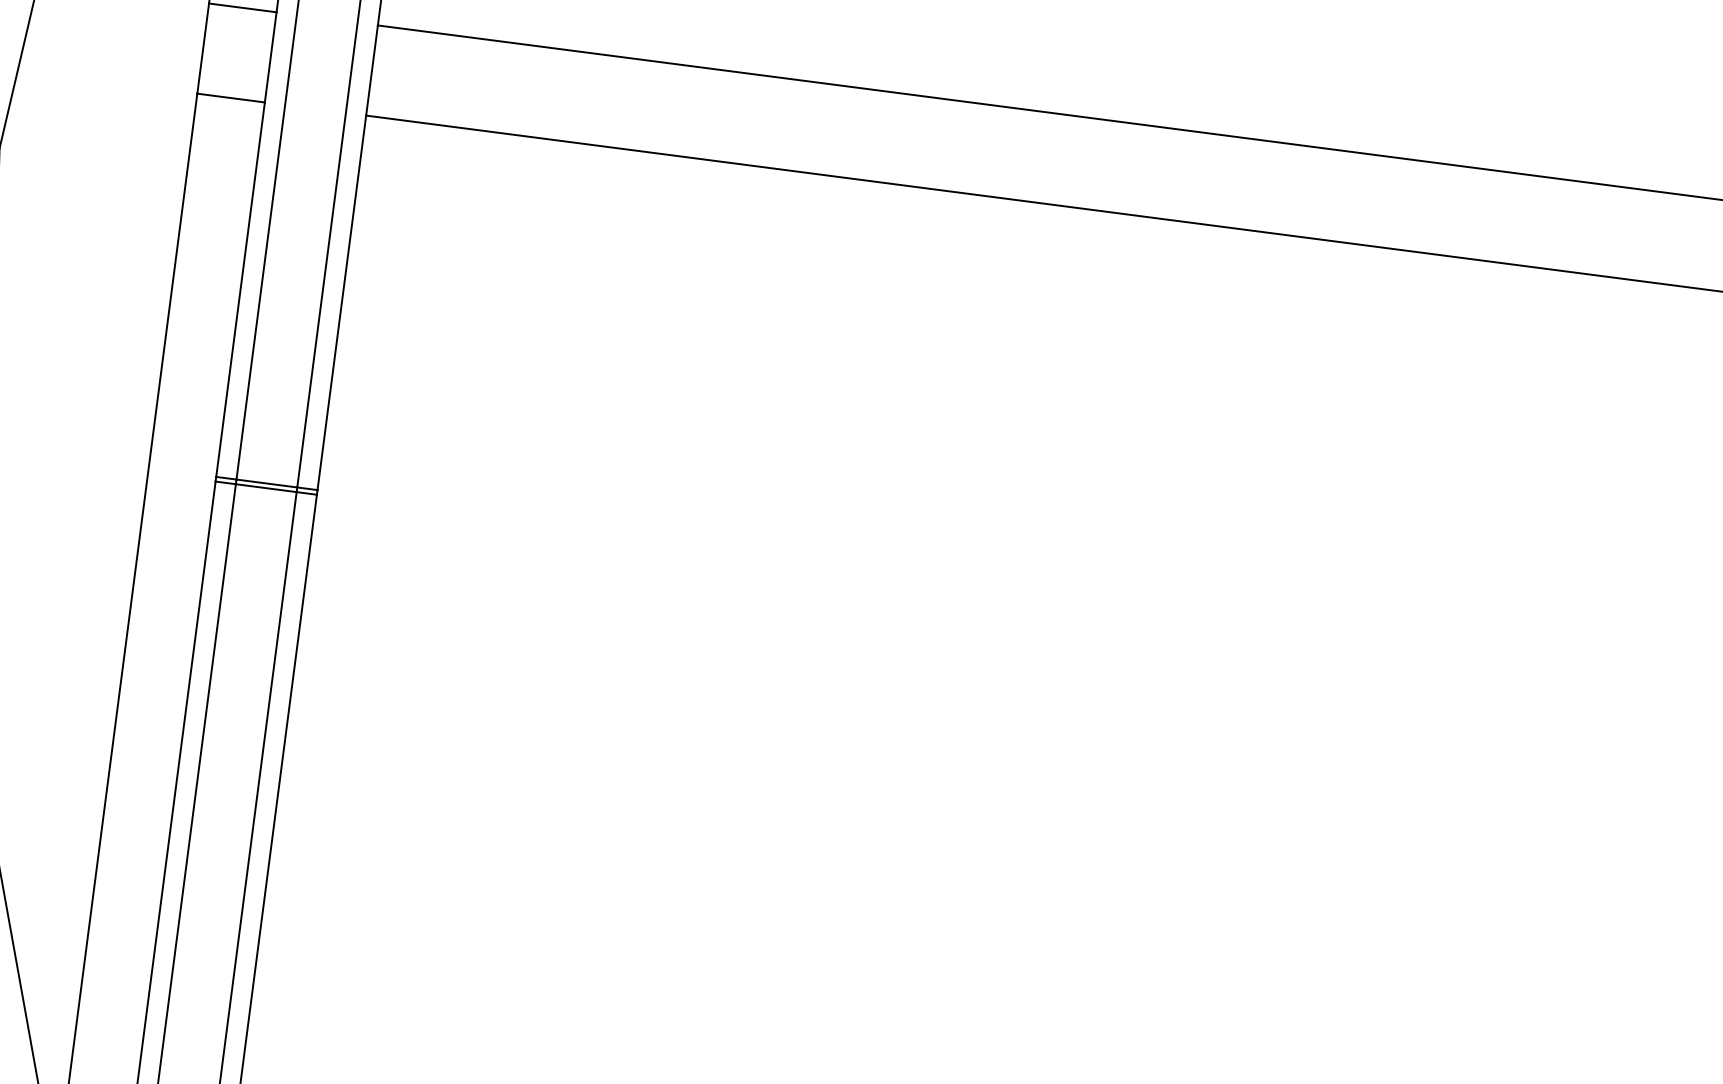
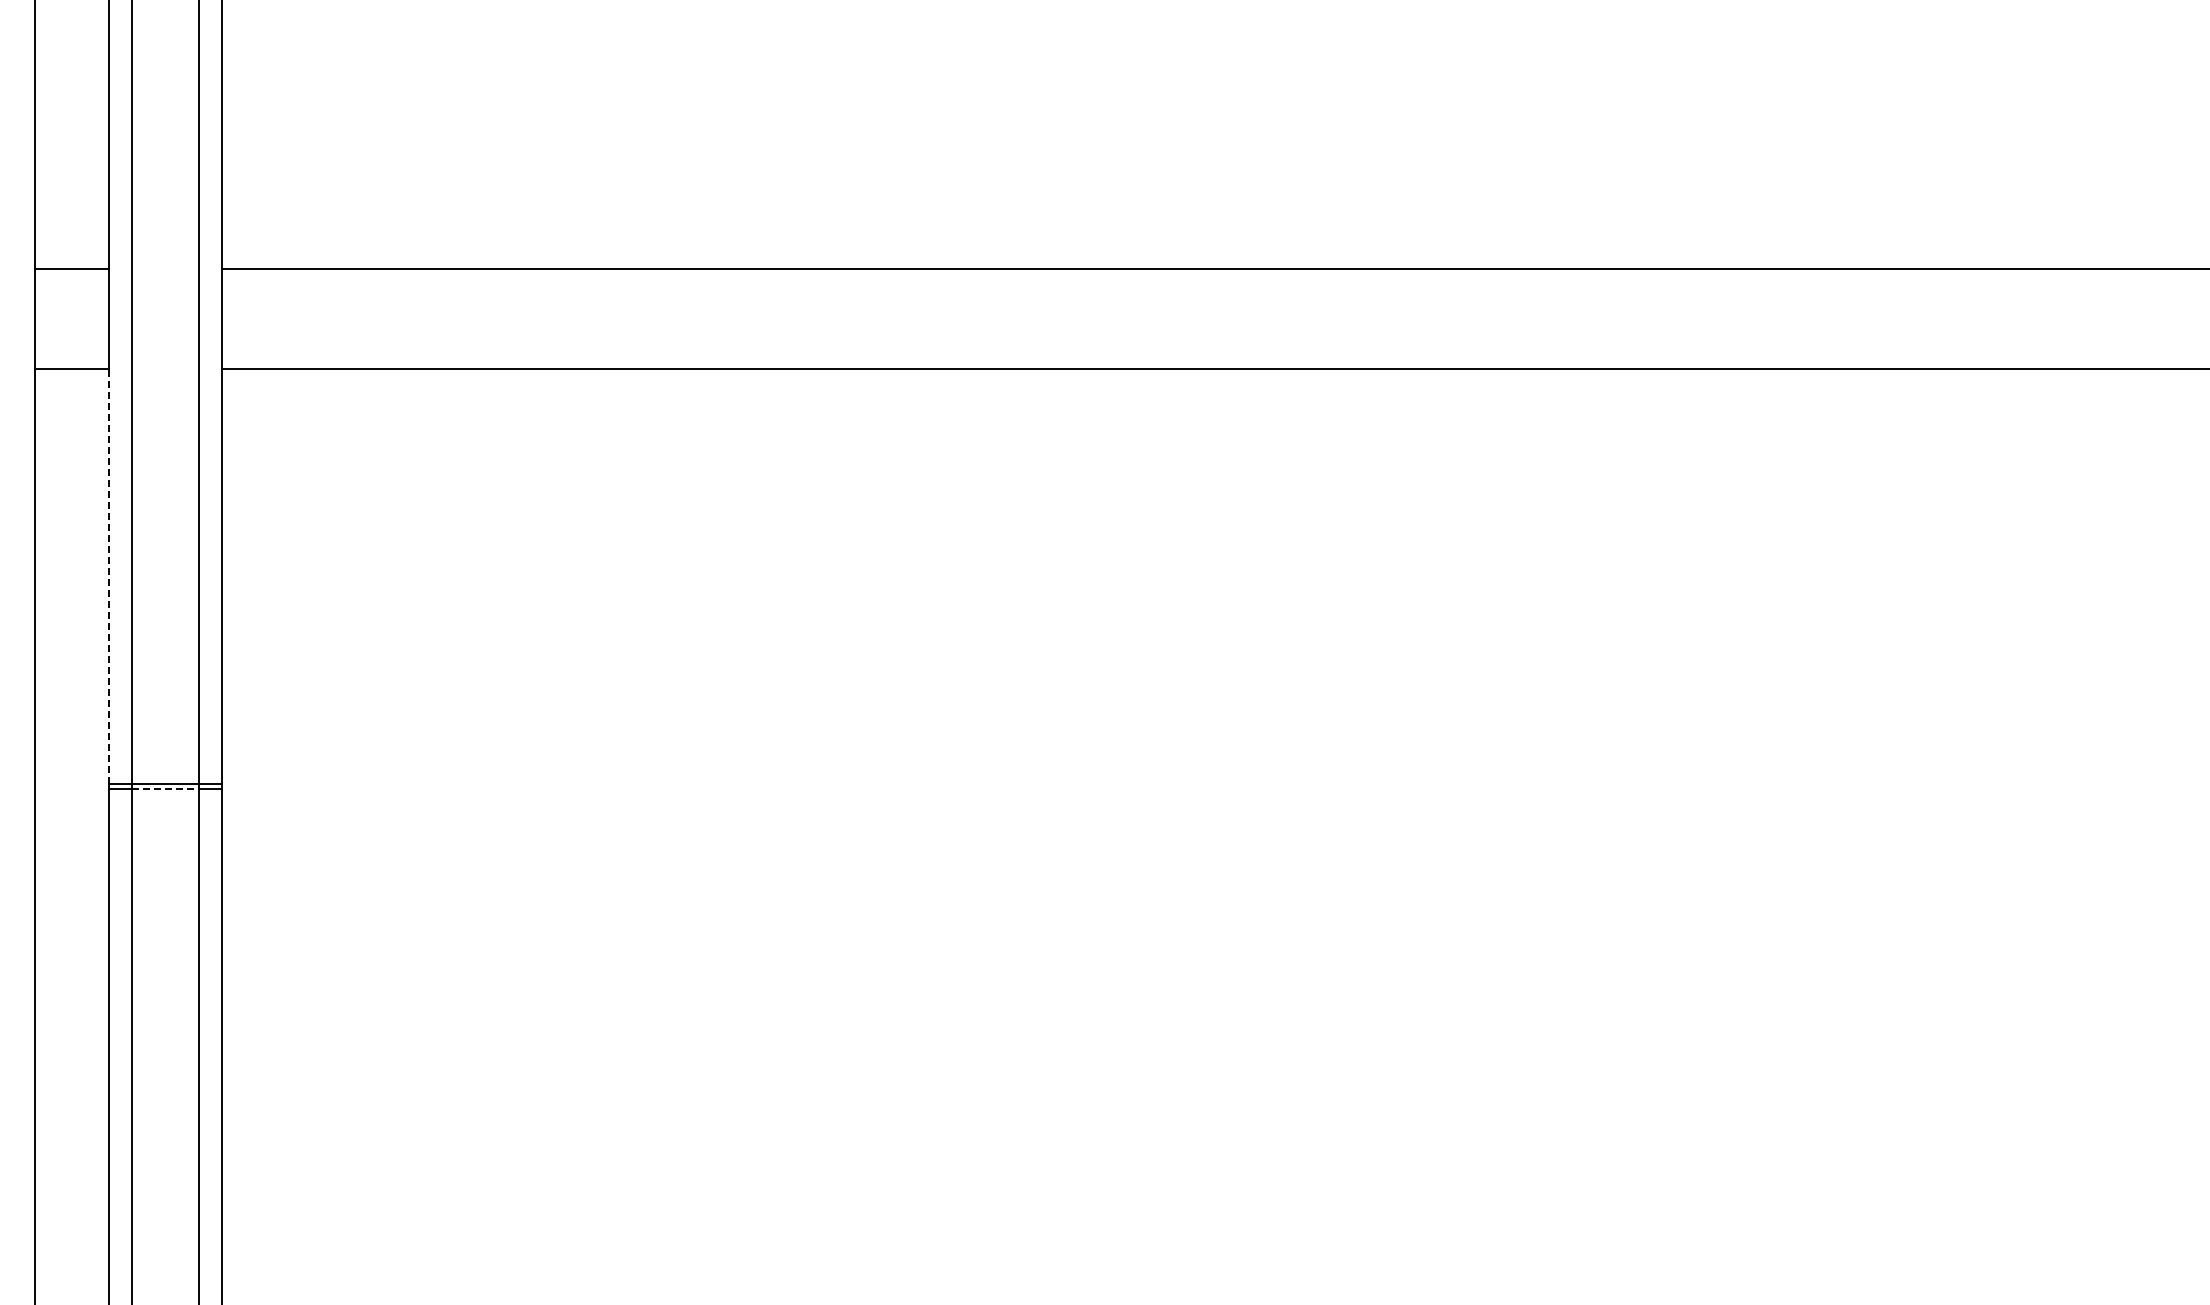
line: (240, 289) -> (109, 575), solid -> dashed
line: (266, 487) -> (165, 788), solid -> dashed

